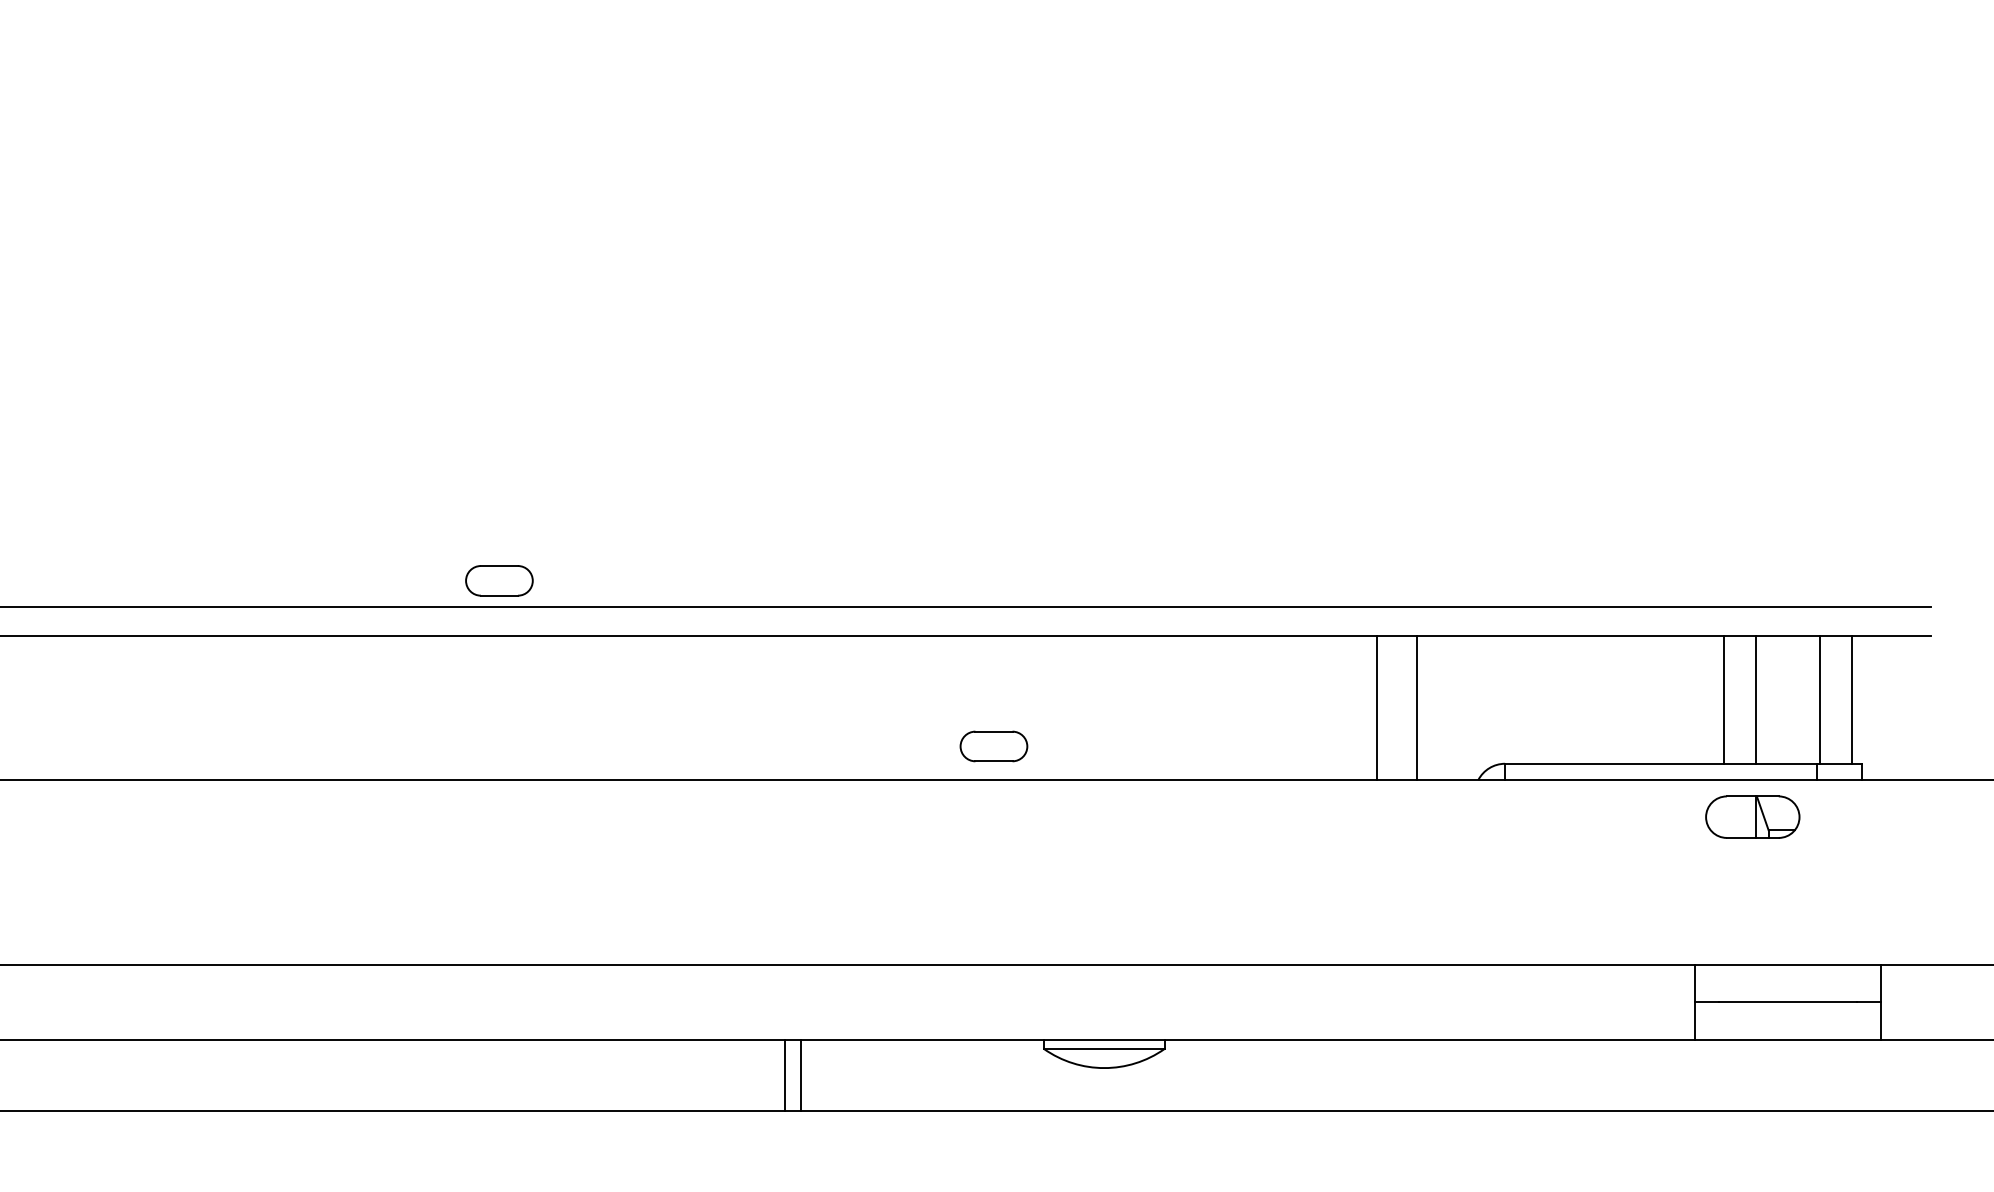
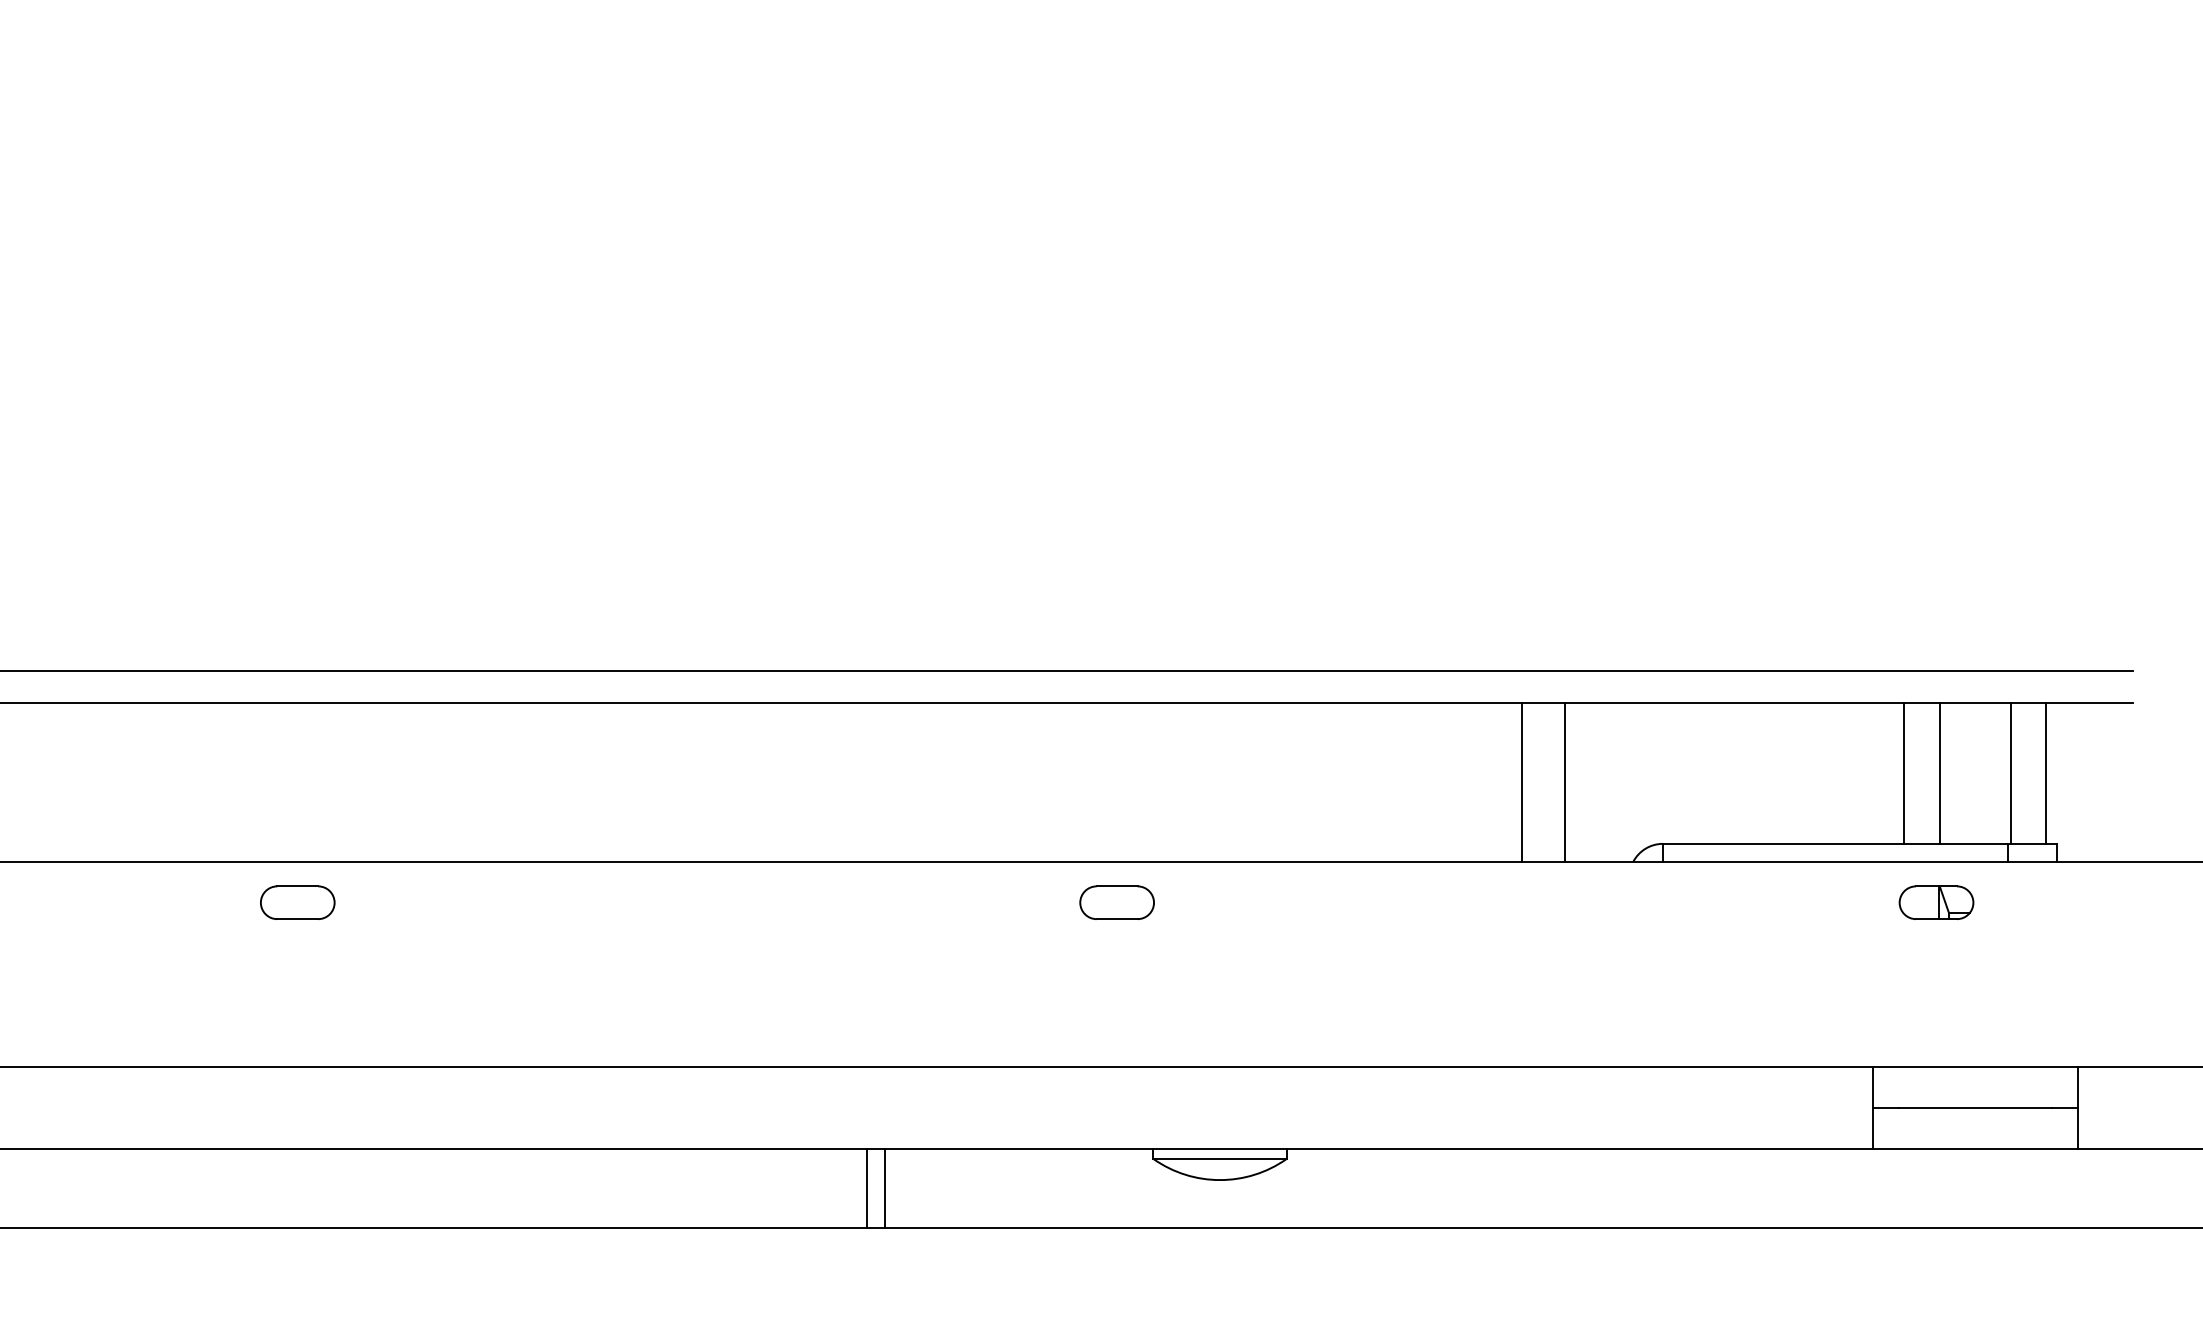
part: (499, 580) -> (297, 902), moved
part: (993, 746) -> (1116, 902), moved
part: (1752, 816) -> (1936, 902), size x0.71

